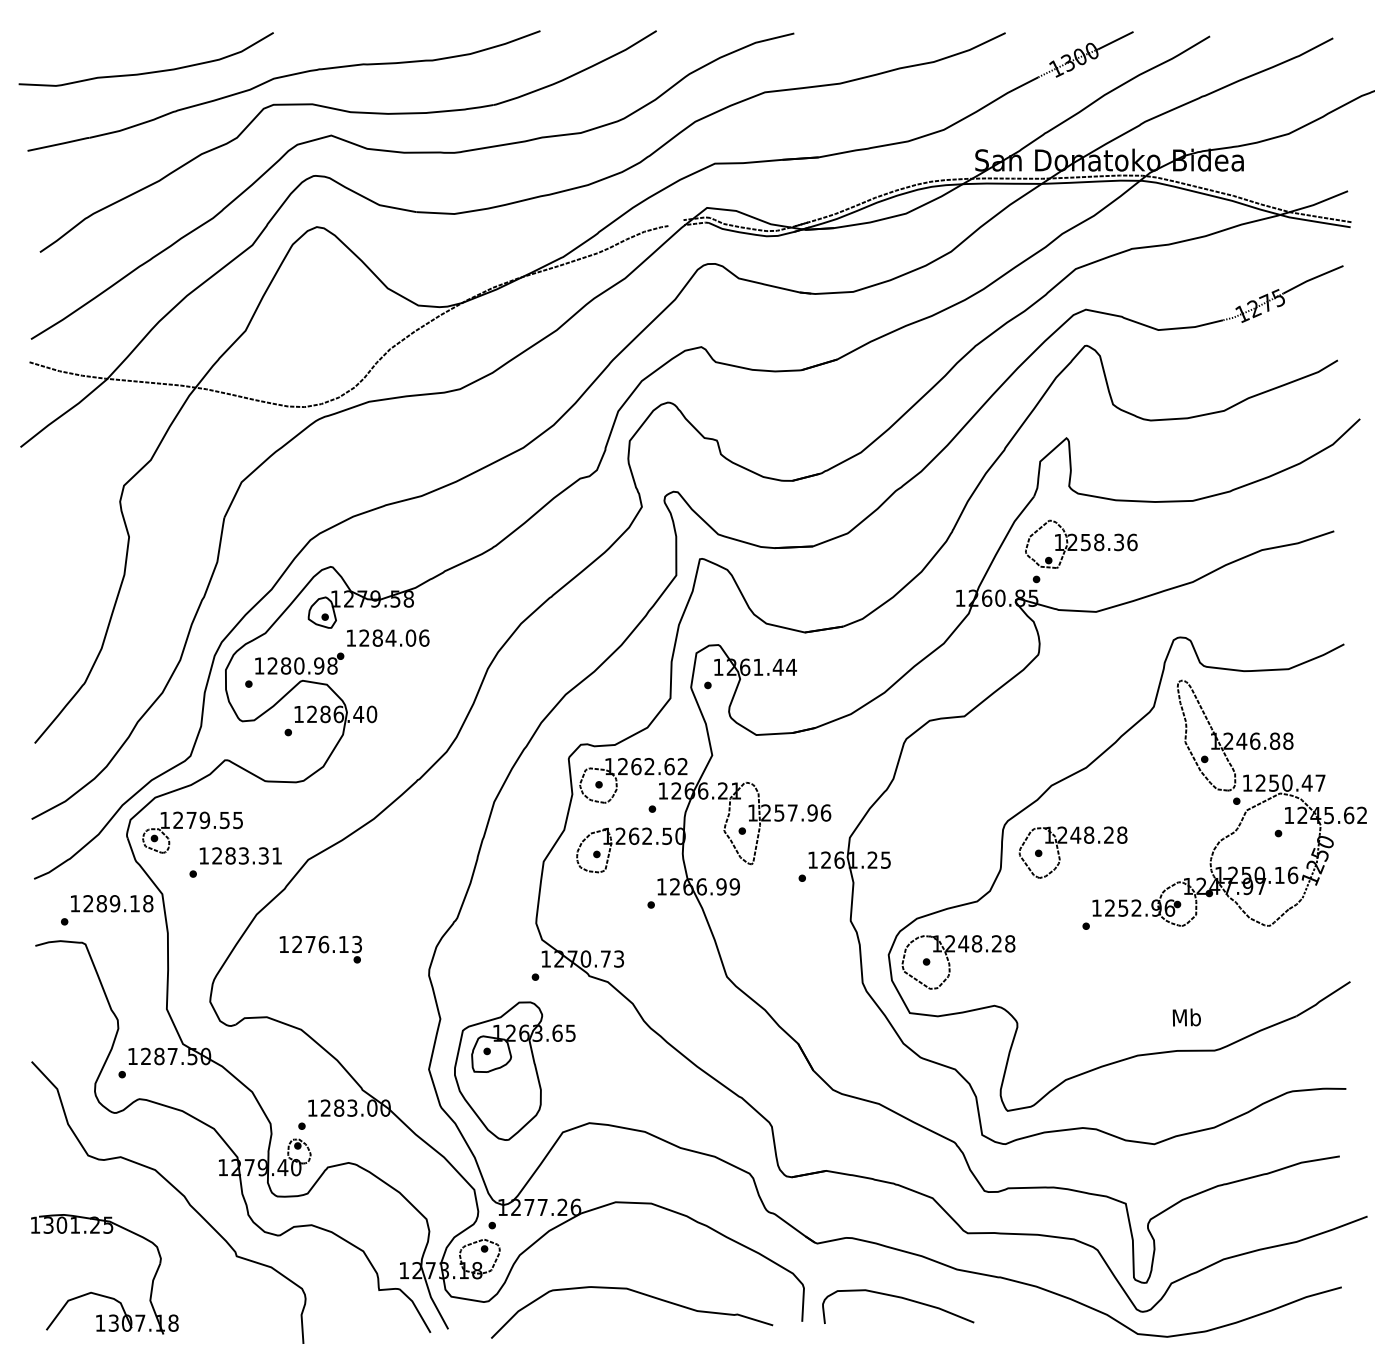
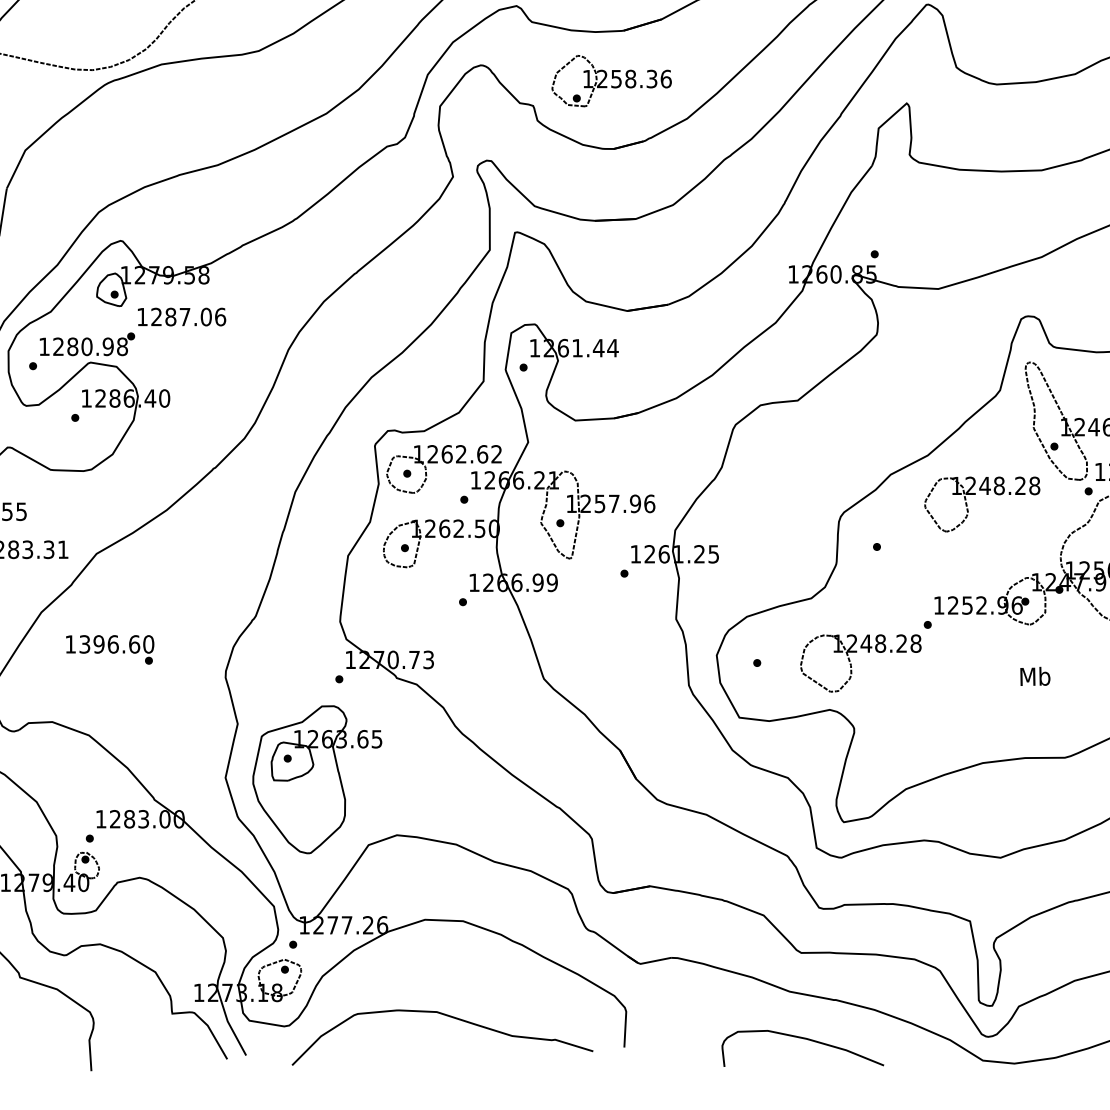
part: (1081, 543) -> (611, 80), moved
text: (390, 637) -> (184, 316), 1284.06 -> 1287.06
part: (1067, 843) -> (976, 494), moved
text: (327, 944) -> (117, 644), 1276.13 -> 1396.60
part: (950, 964) -> (852, 665), moved
text: (1186, 1017) -> (1034, 676), moved
curve: (899, 1298) -> (804, 1039), moved

